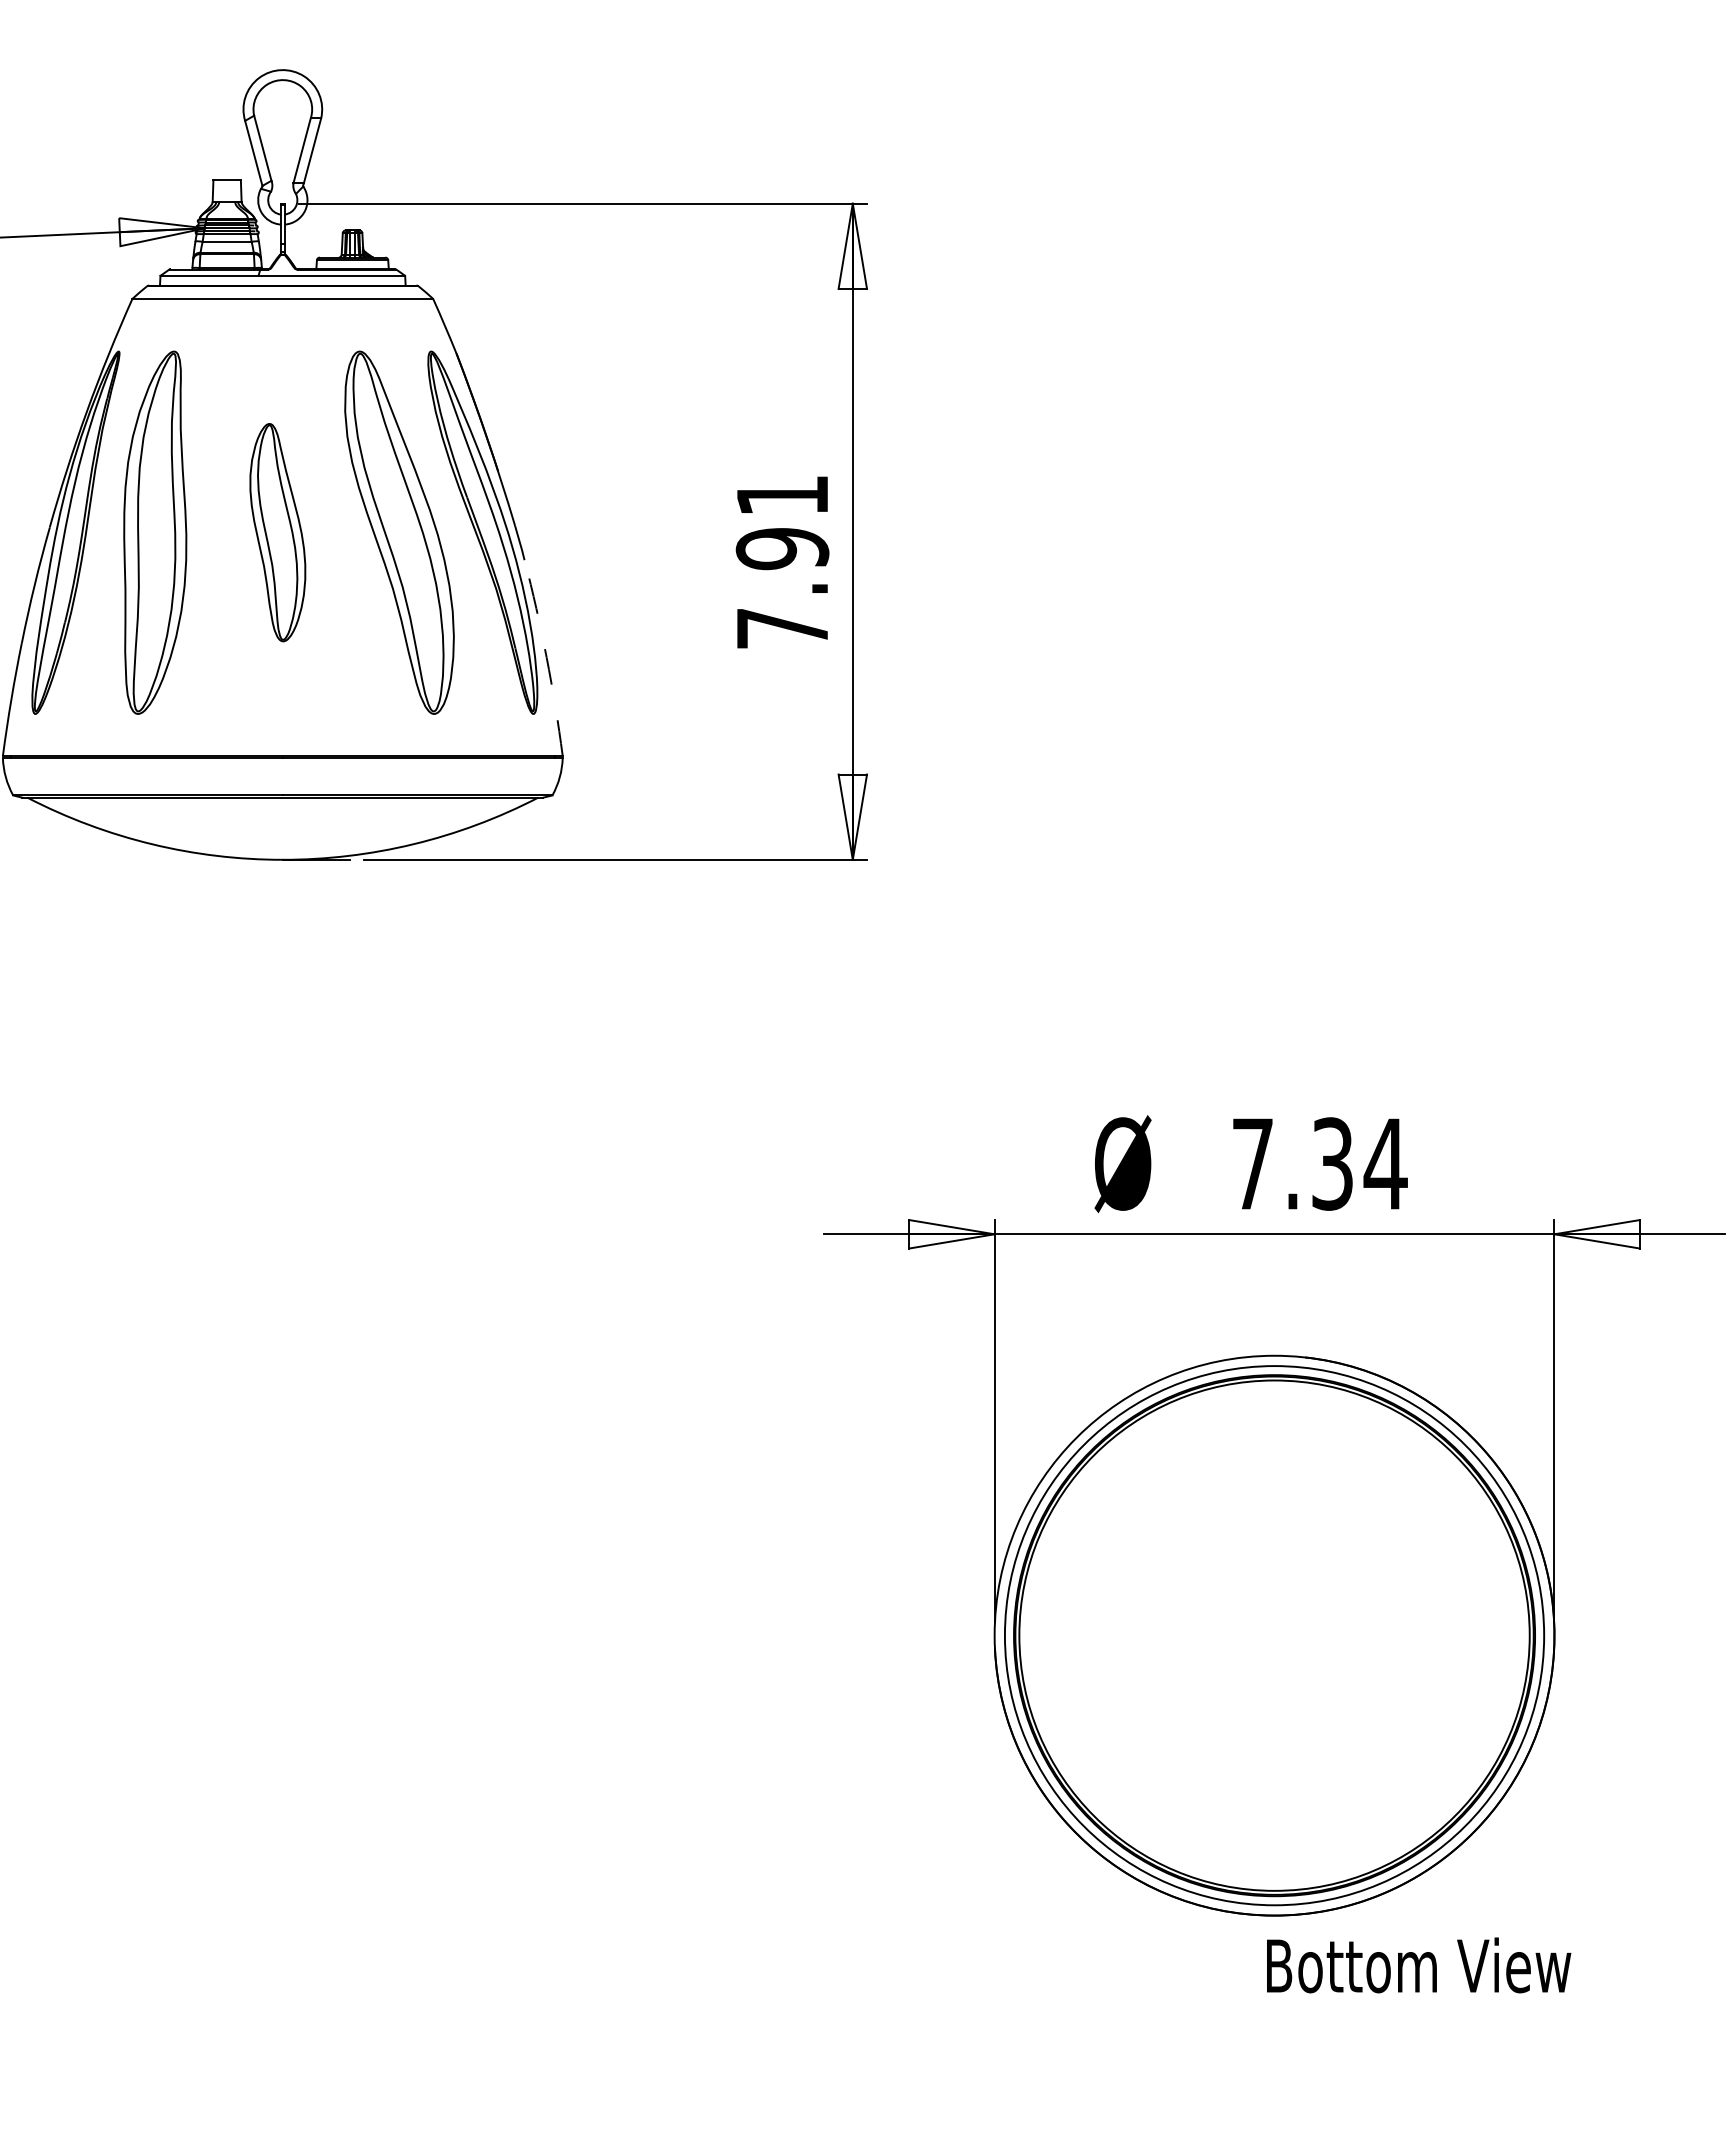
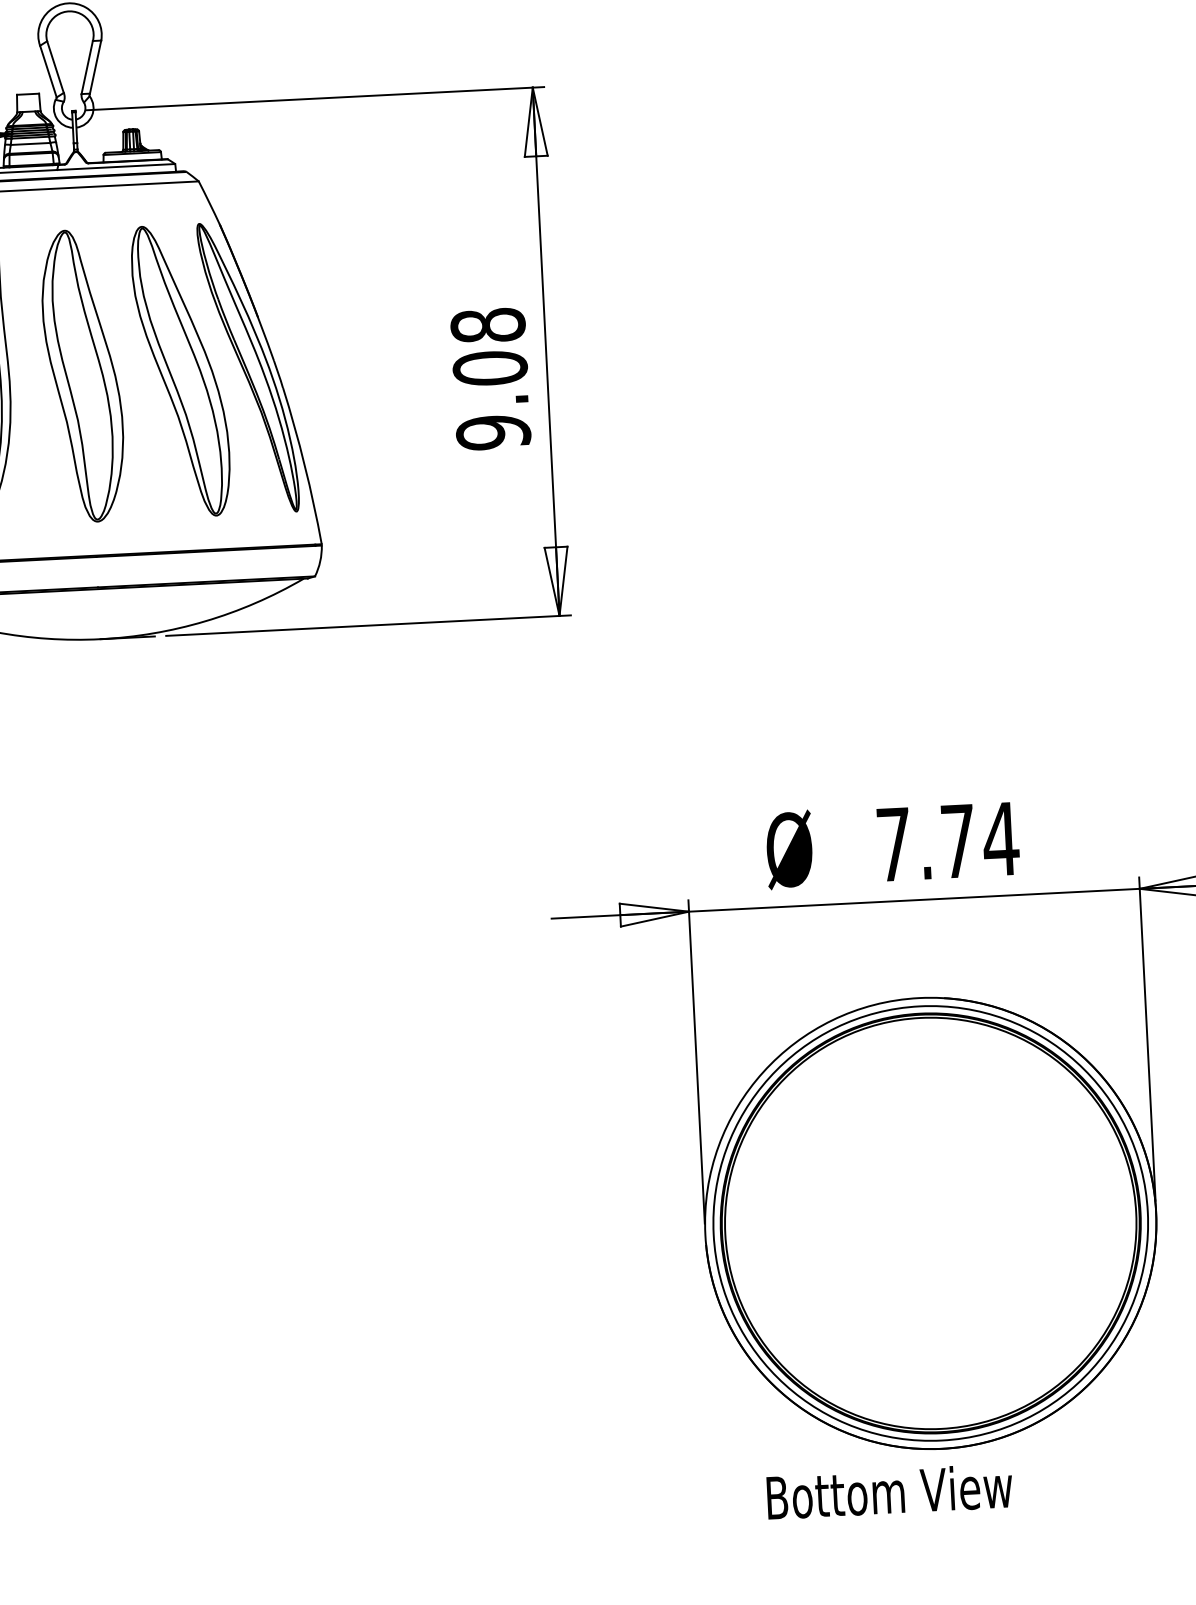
part: (277, 532) -> (82, 375), size x1.67
text: (782, 561) -> (490, 378), 7.91 -> 9.08
arc: (546, 657) -> (304, 465), dashed -> solid
text: (1332, 1163) -> (958, 840), 7.34 -> 7.74
text: (1419, 1965) -> (890, 1491), moved

